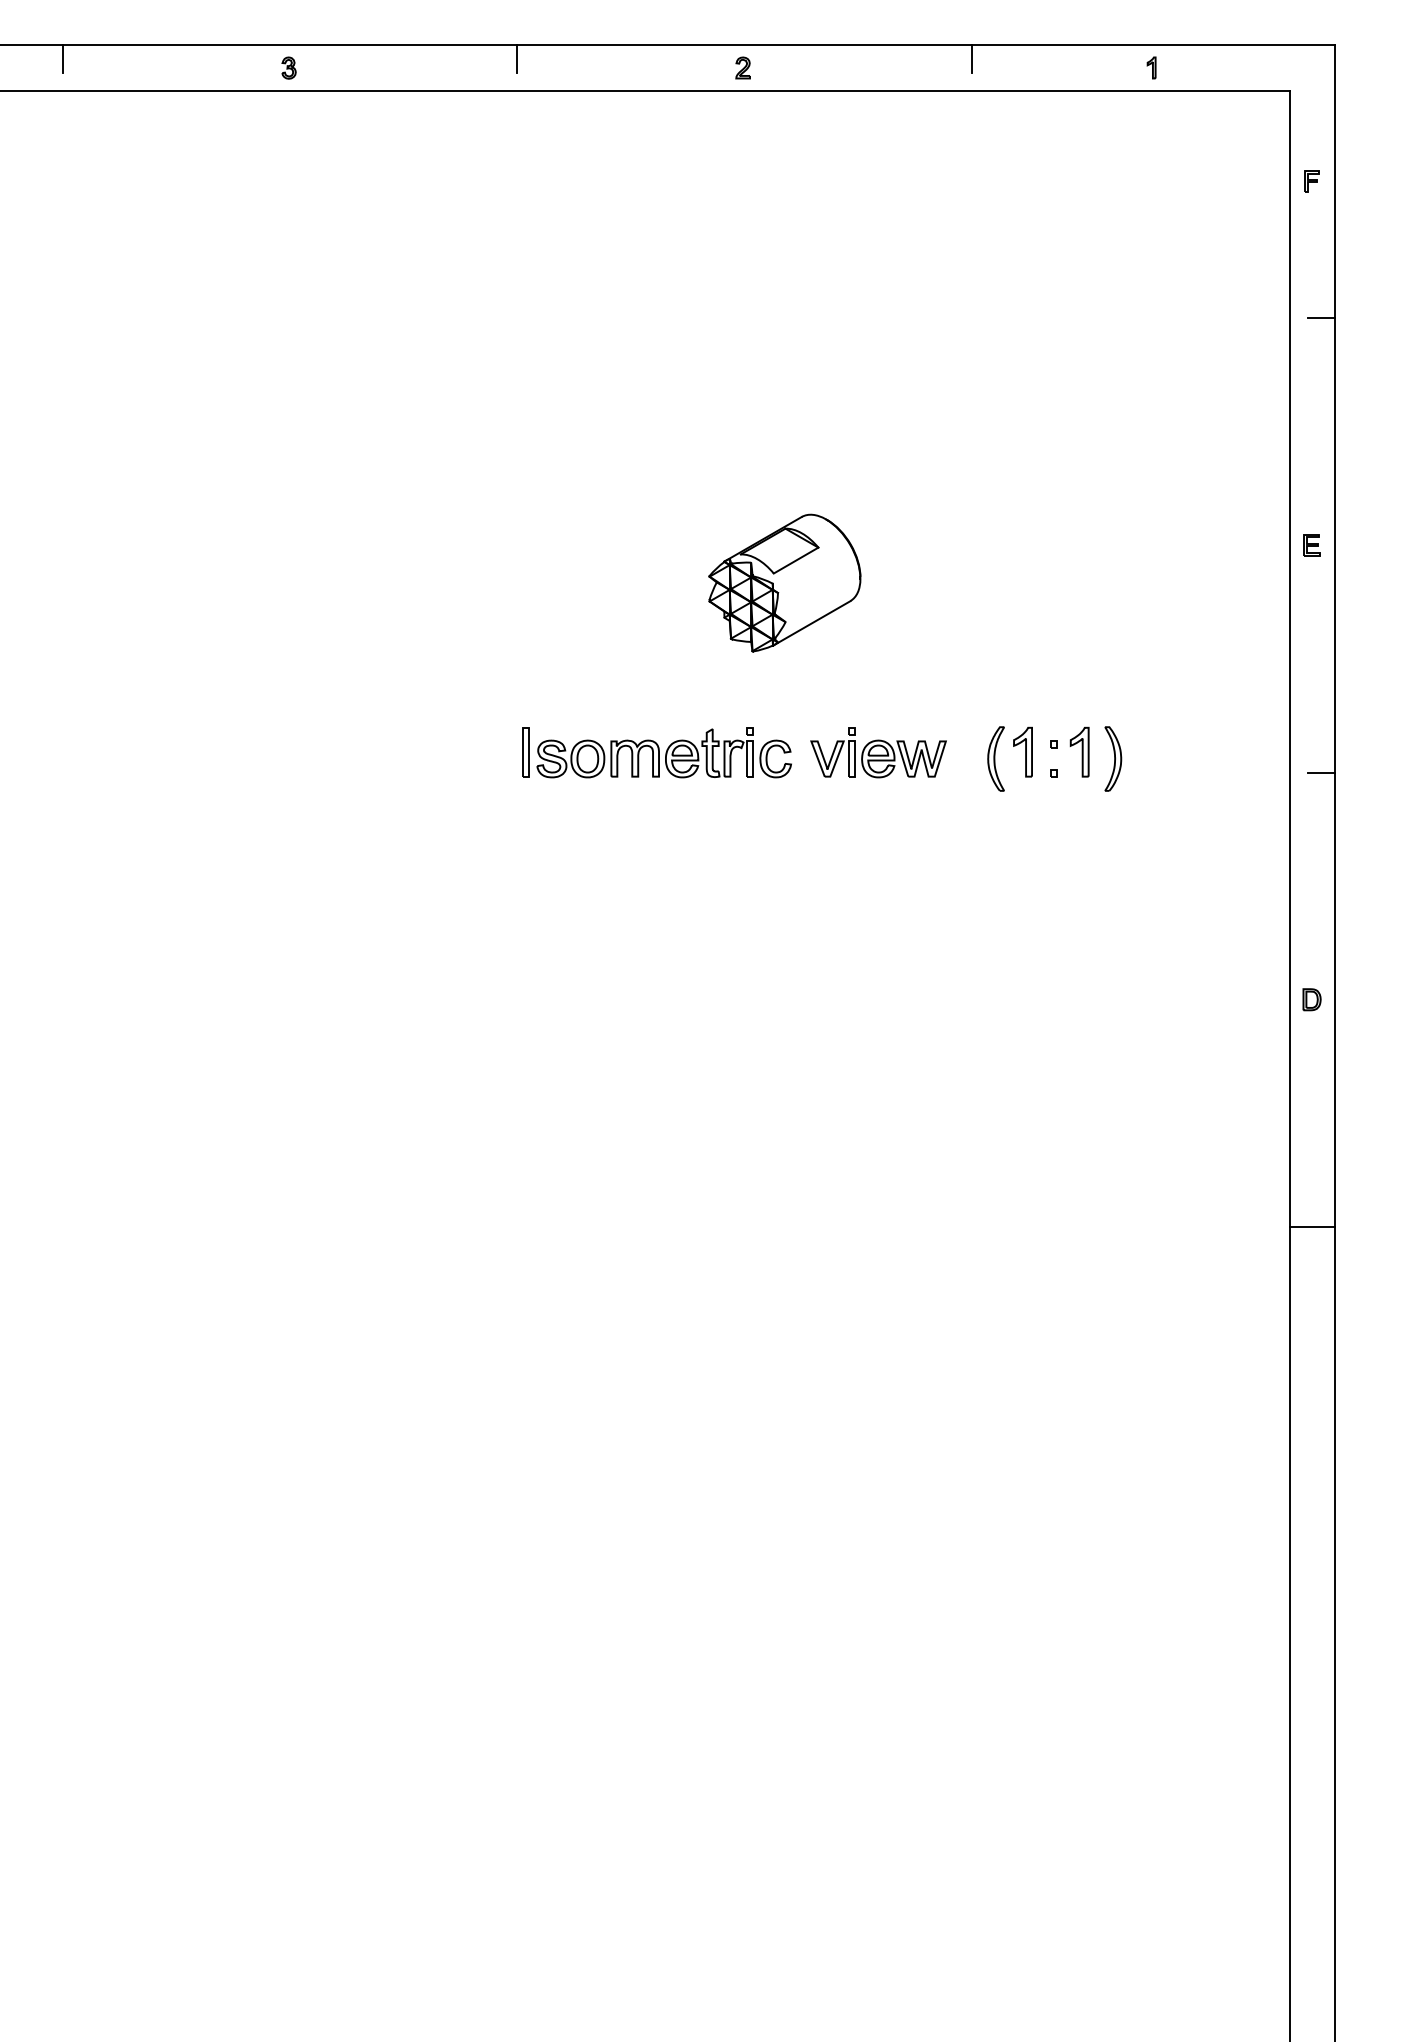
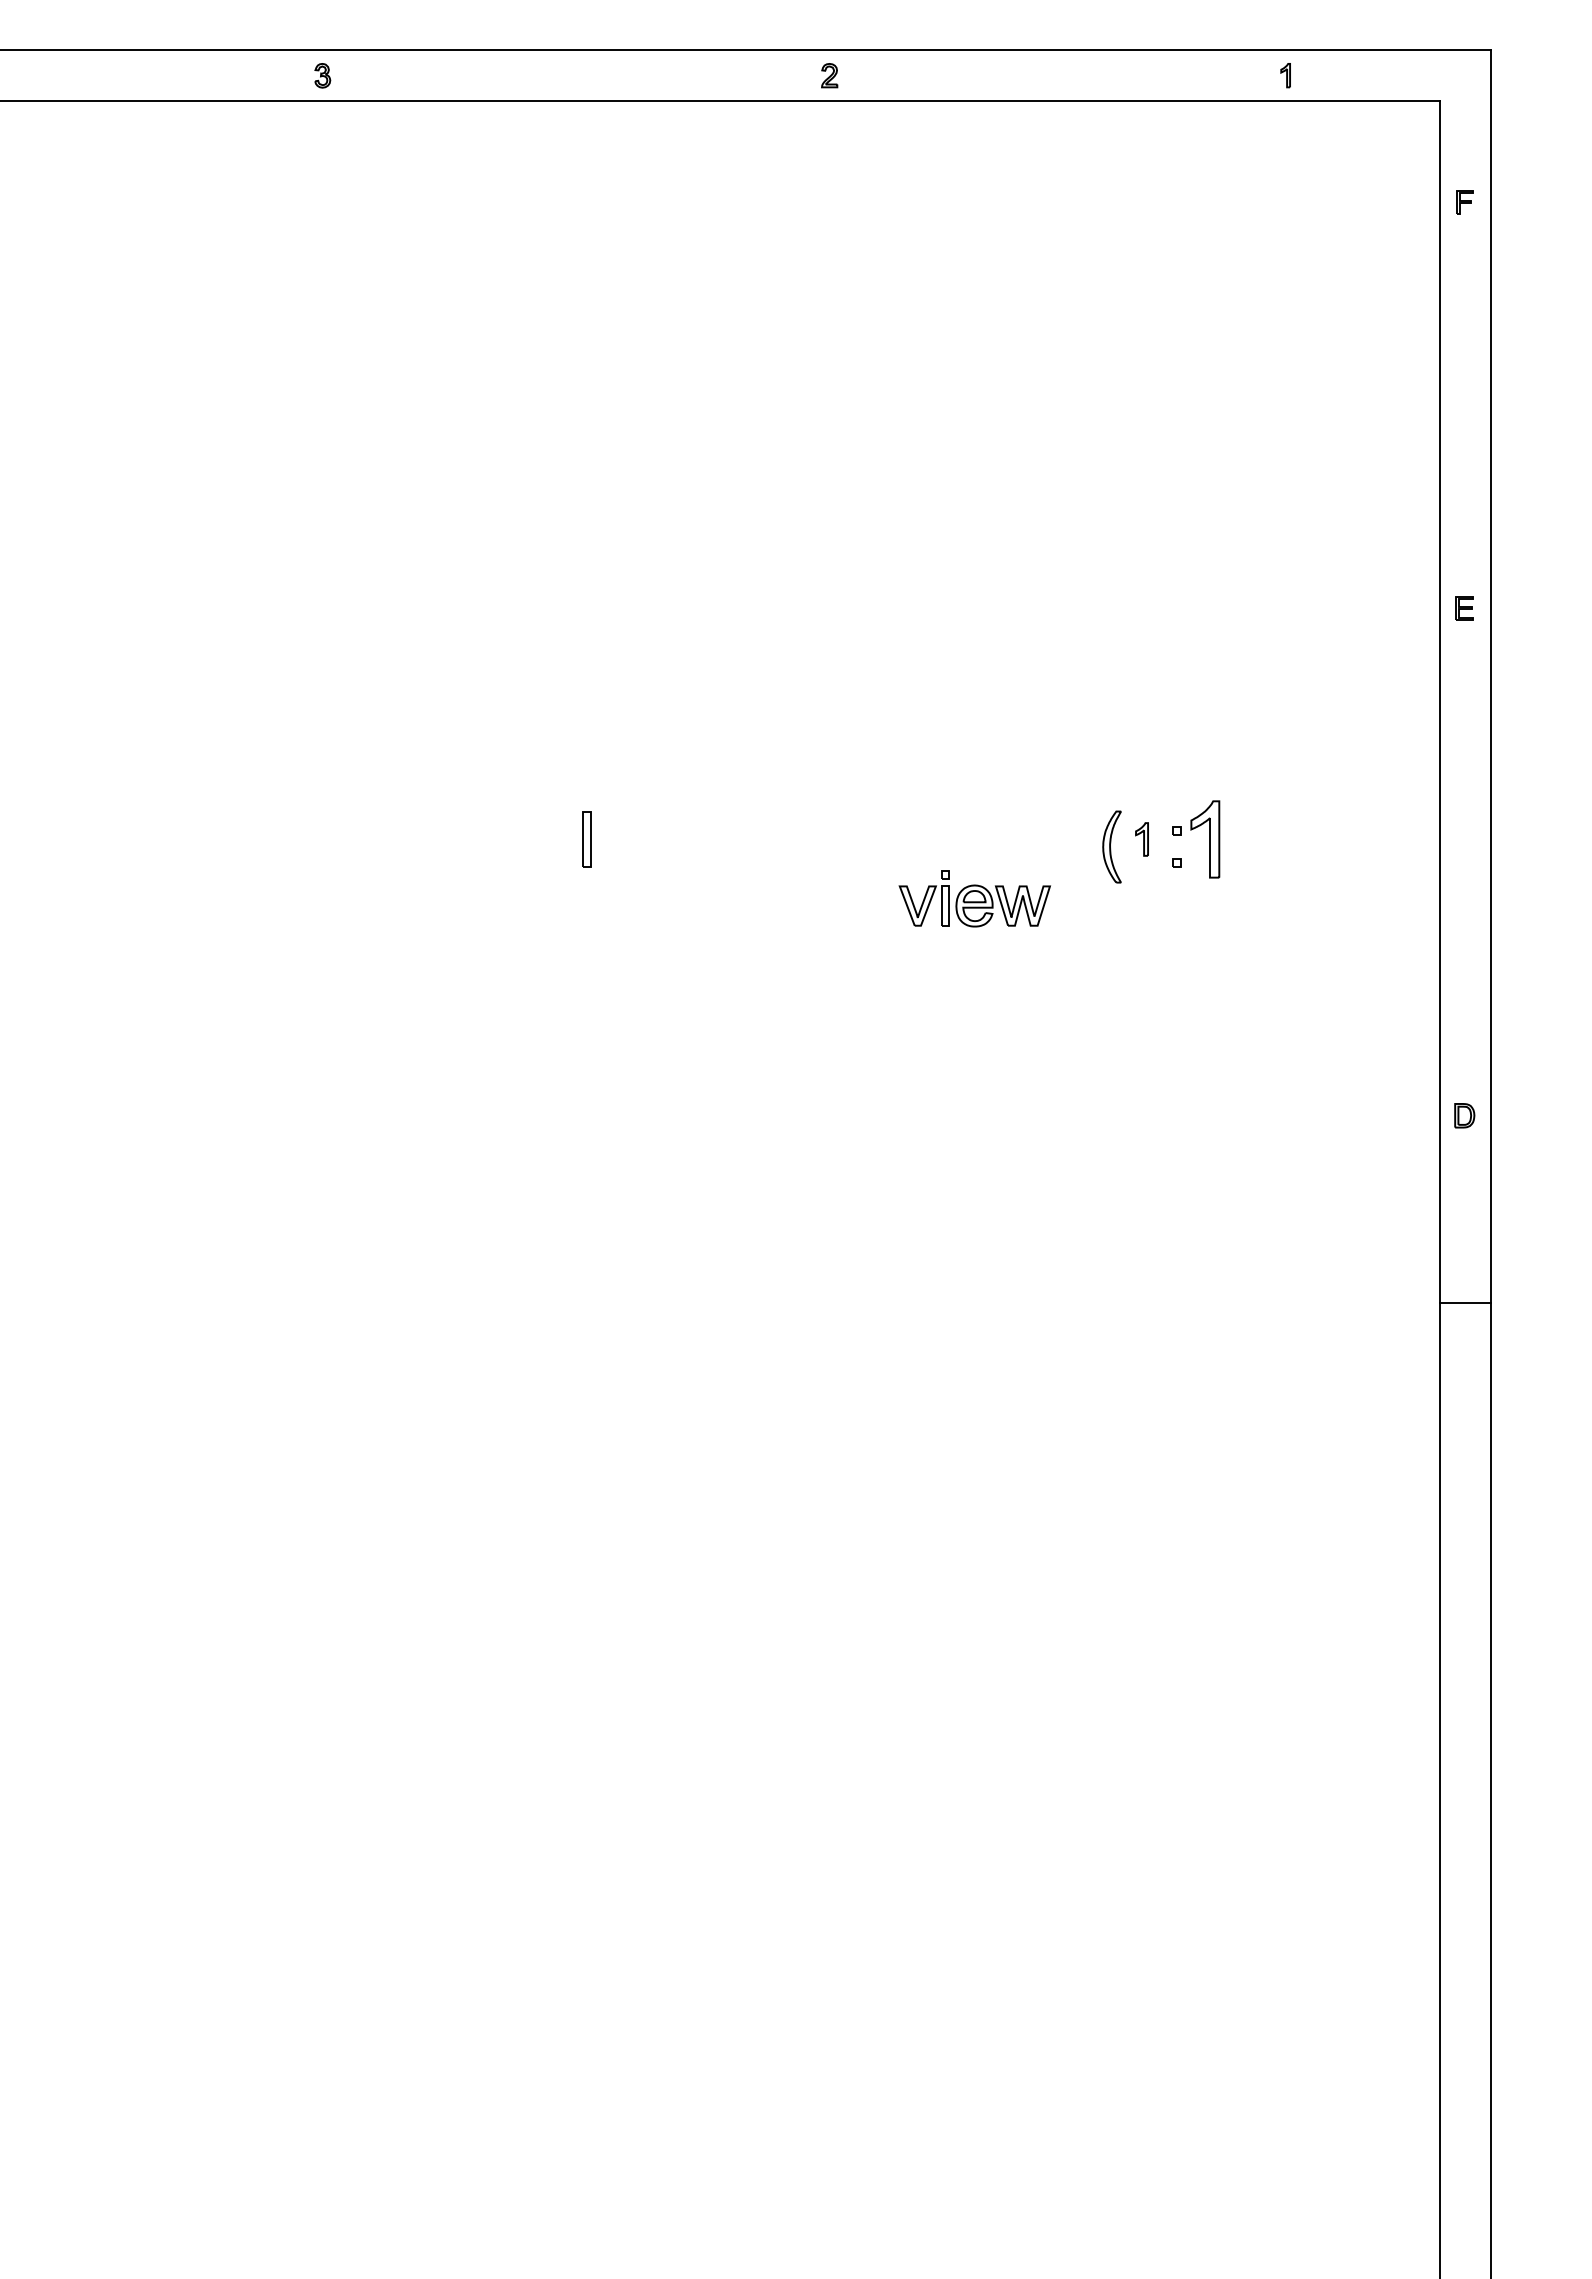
line: (62, 58) -> (69, 65), removed
line: (517, 58) -> (577, 65), removed
line: (971, 58) -> (1084, 65), removed
line: (1321, 317) -> (1475, 354), removed
part: (785, 582) -> (876, 650), removed
part: (664, 752) -> (741, 839), removed
part: (878, 752) -> (974, 898), moved
part: (1022, 752) -> (1141, 839), size x0.6
part: (1079, 752) -> (1205, 839), size x1.4
part: (1112, 758) -> (1242, 846), removed
line: (1321, 772) -> (1475, 862), removed
line: (1311, 1227) -> (1464, 1303), moved

